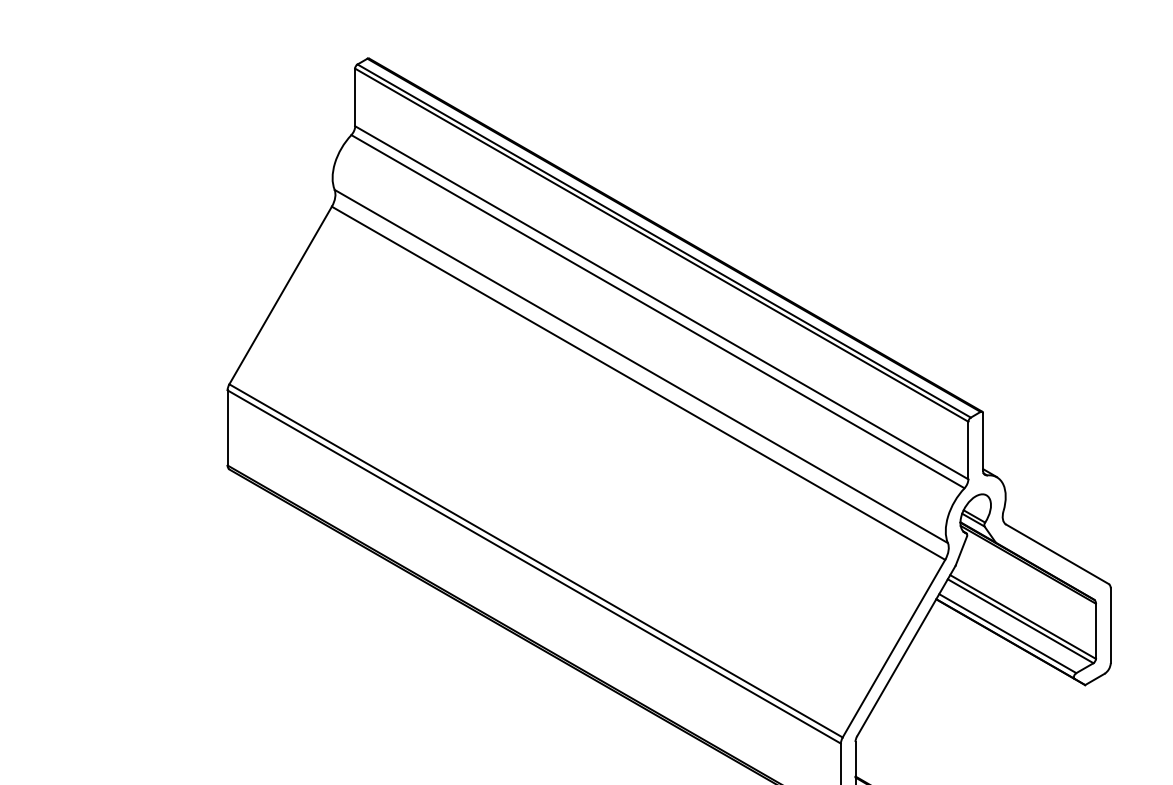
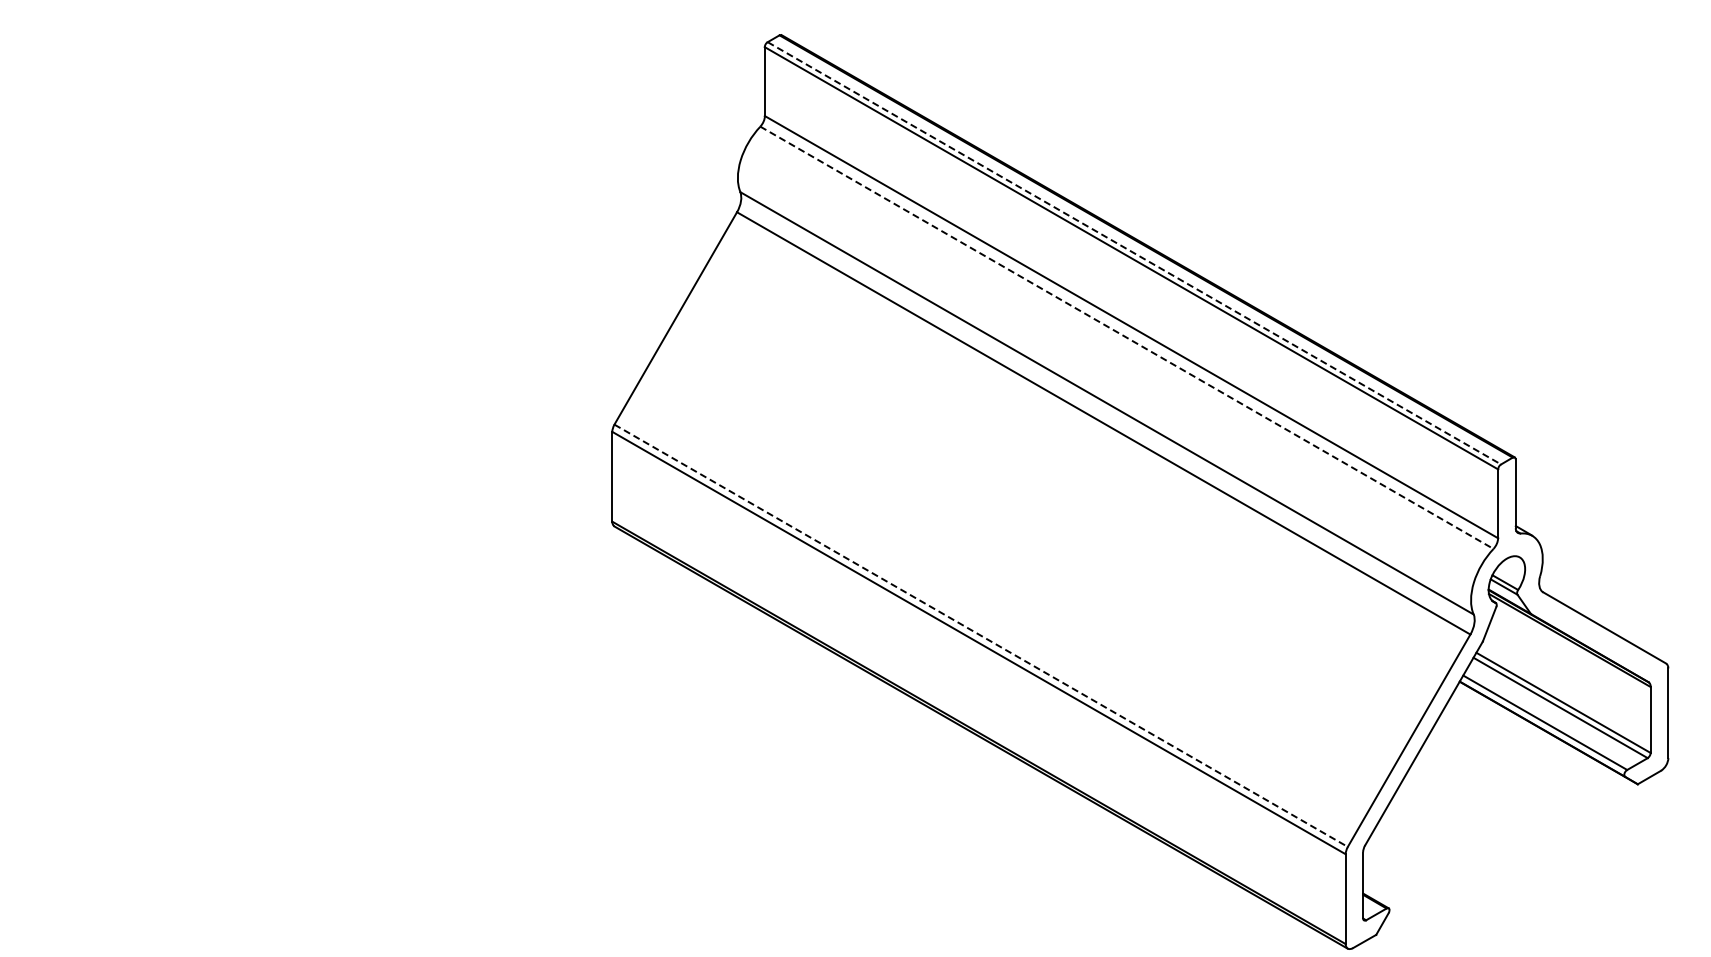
line: (664, 241) -> (1134, 253), solid -> dashed
line: (658, 311) -> (1127, 337), solid -> dashed
line: (536, 561) -> (981, 636), solid -> dashed

